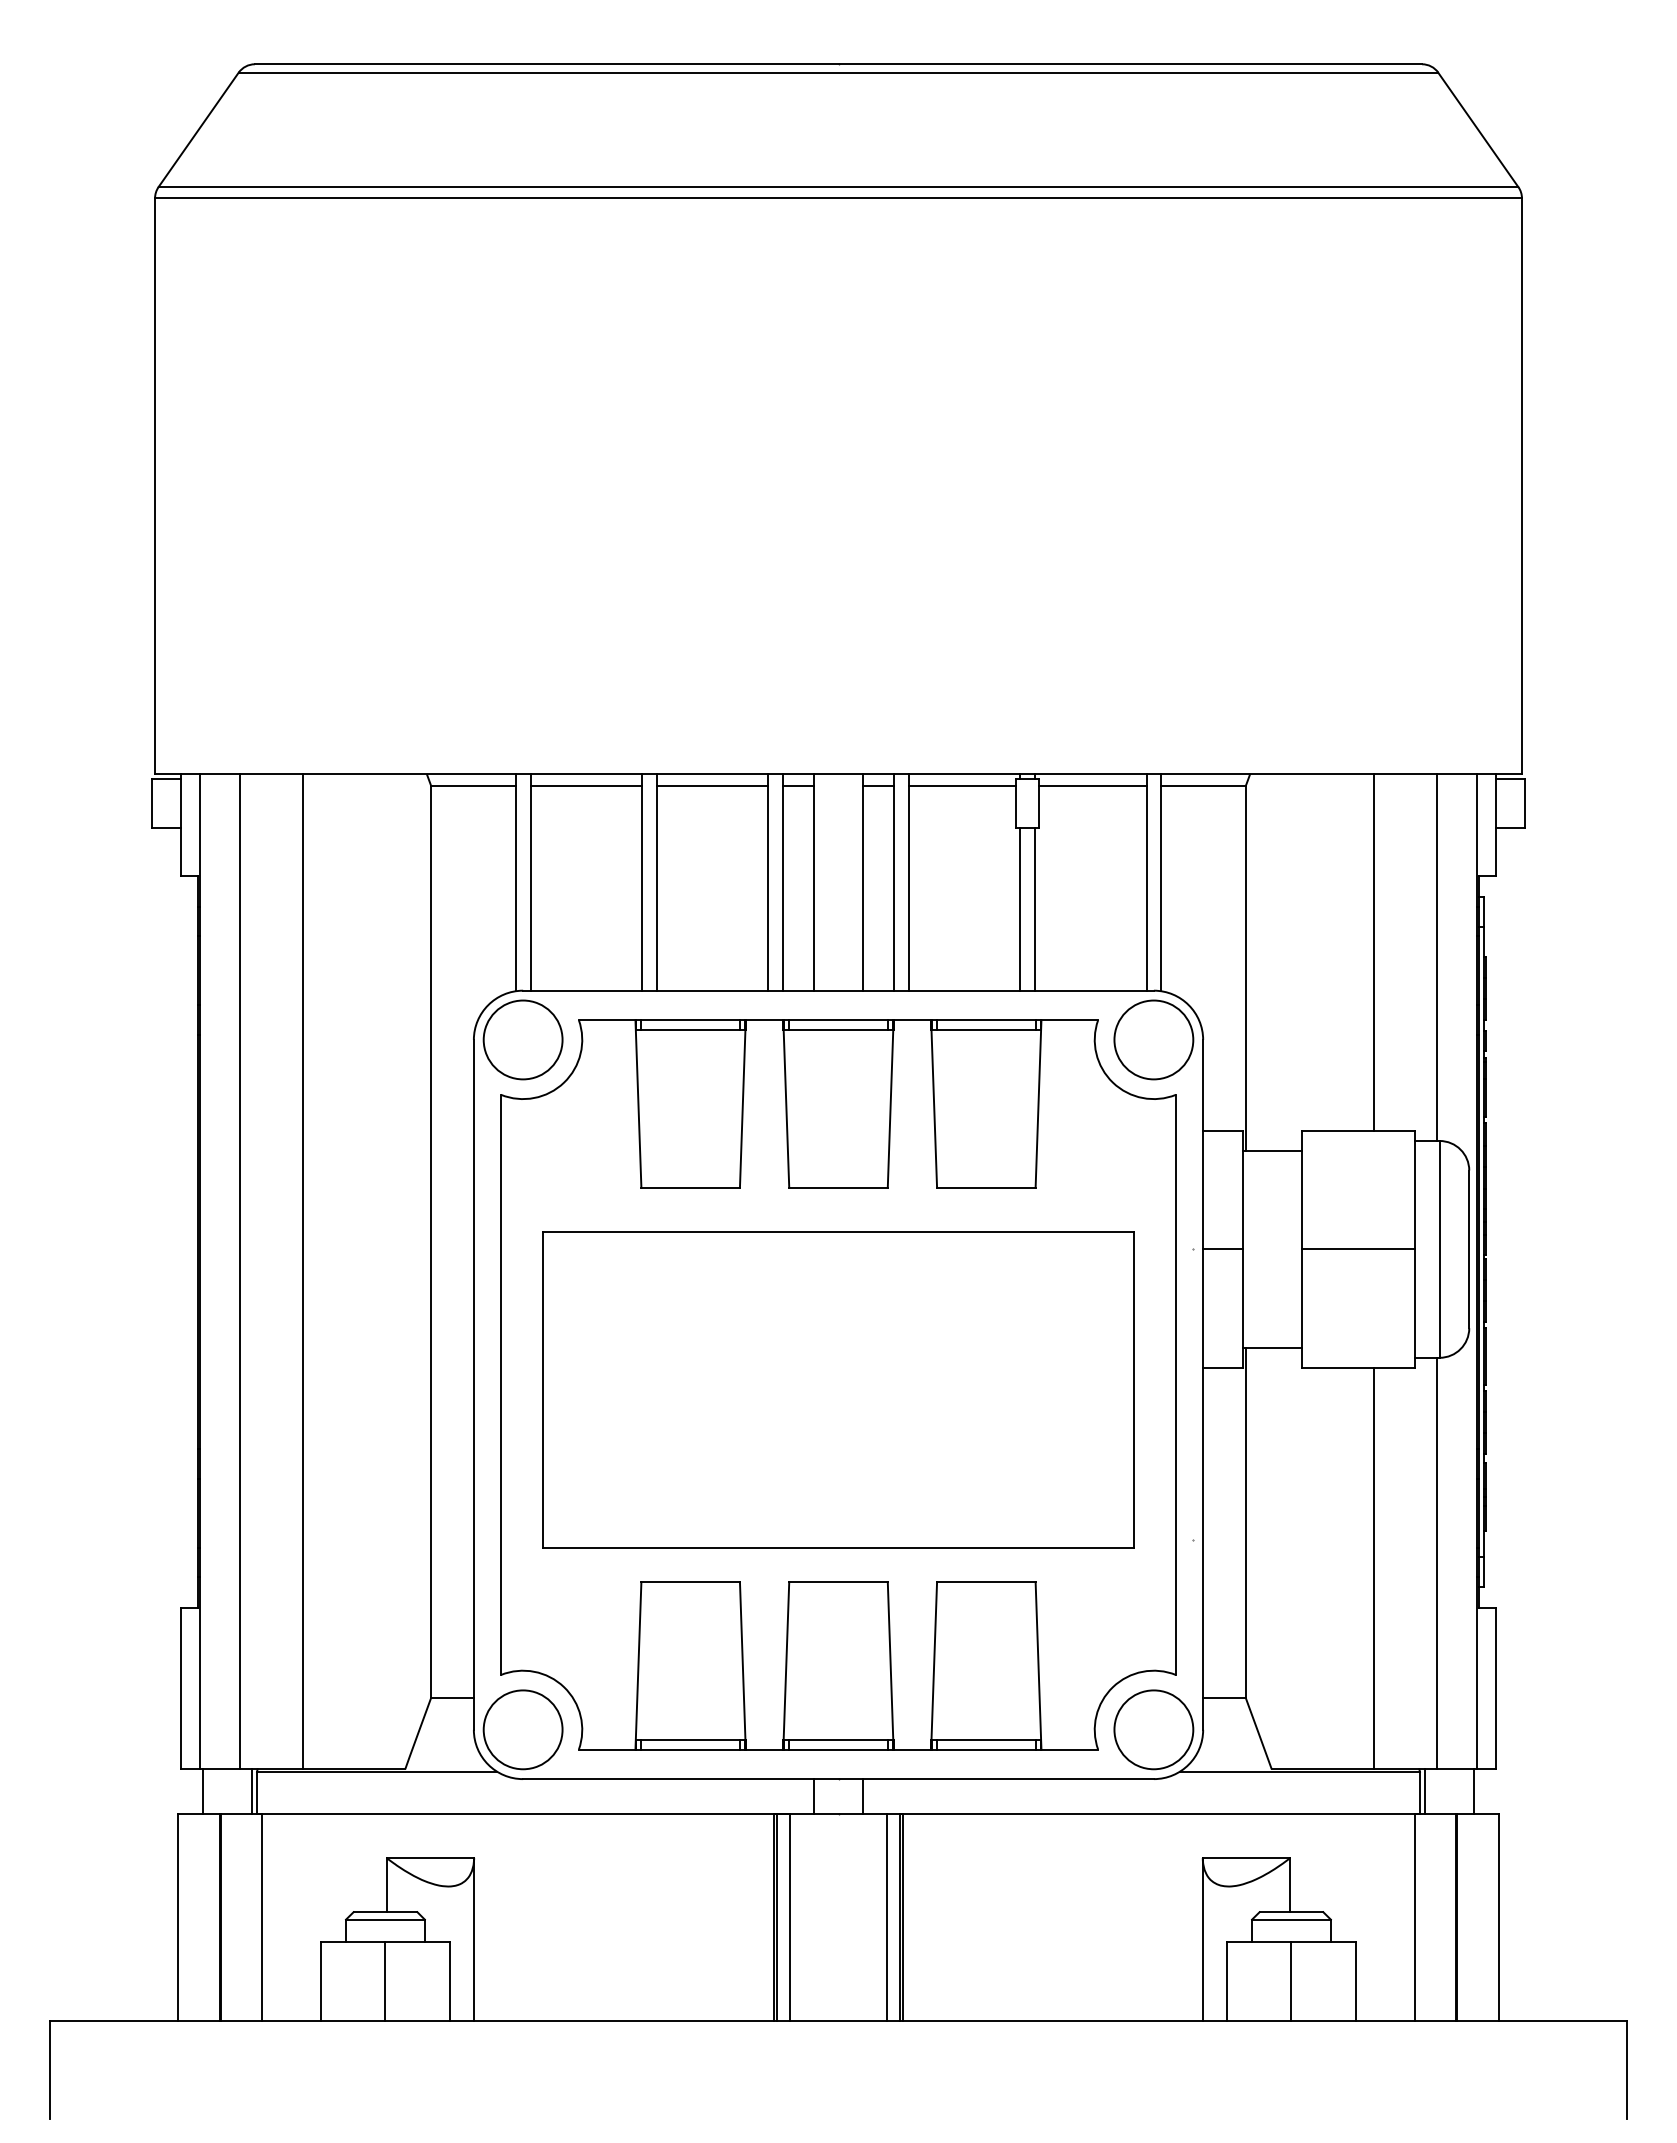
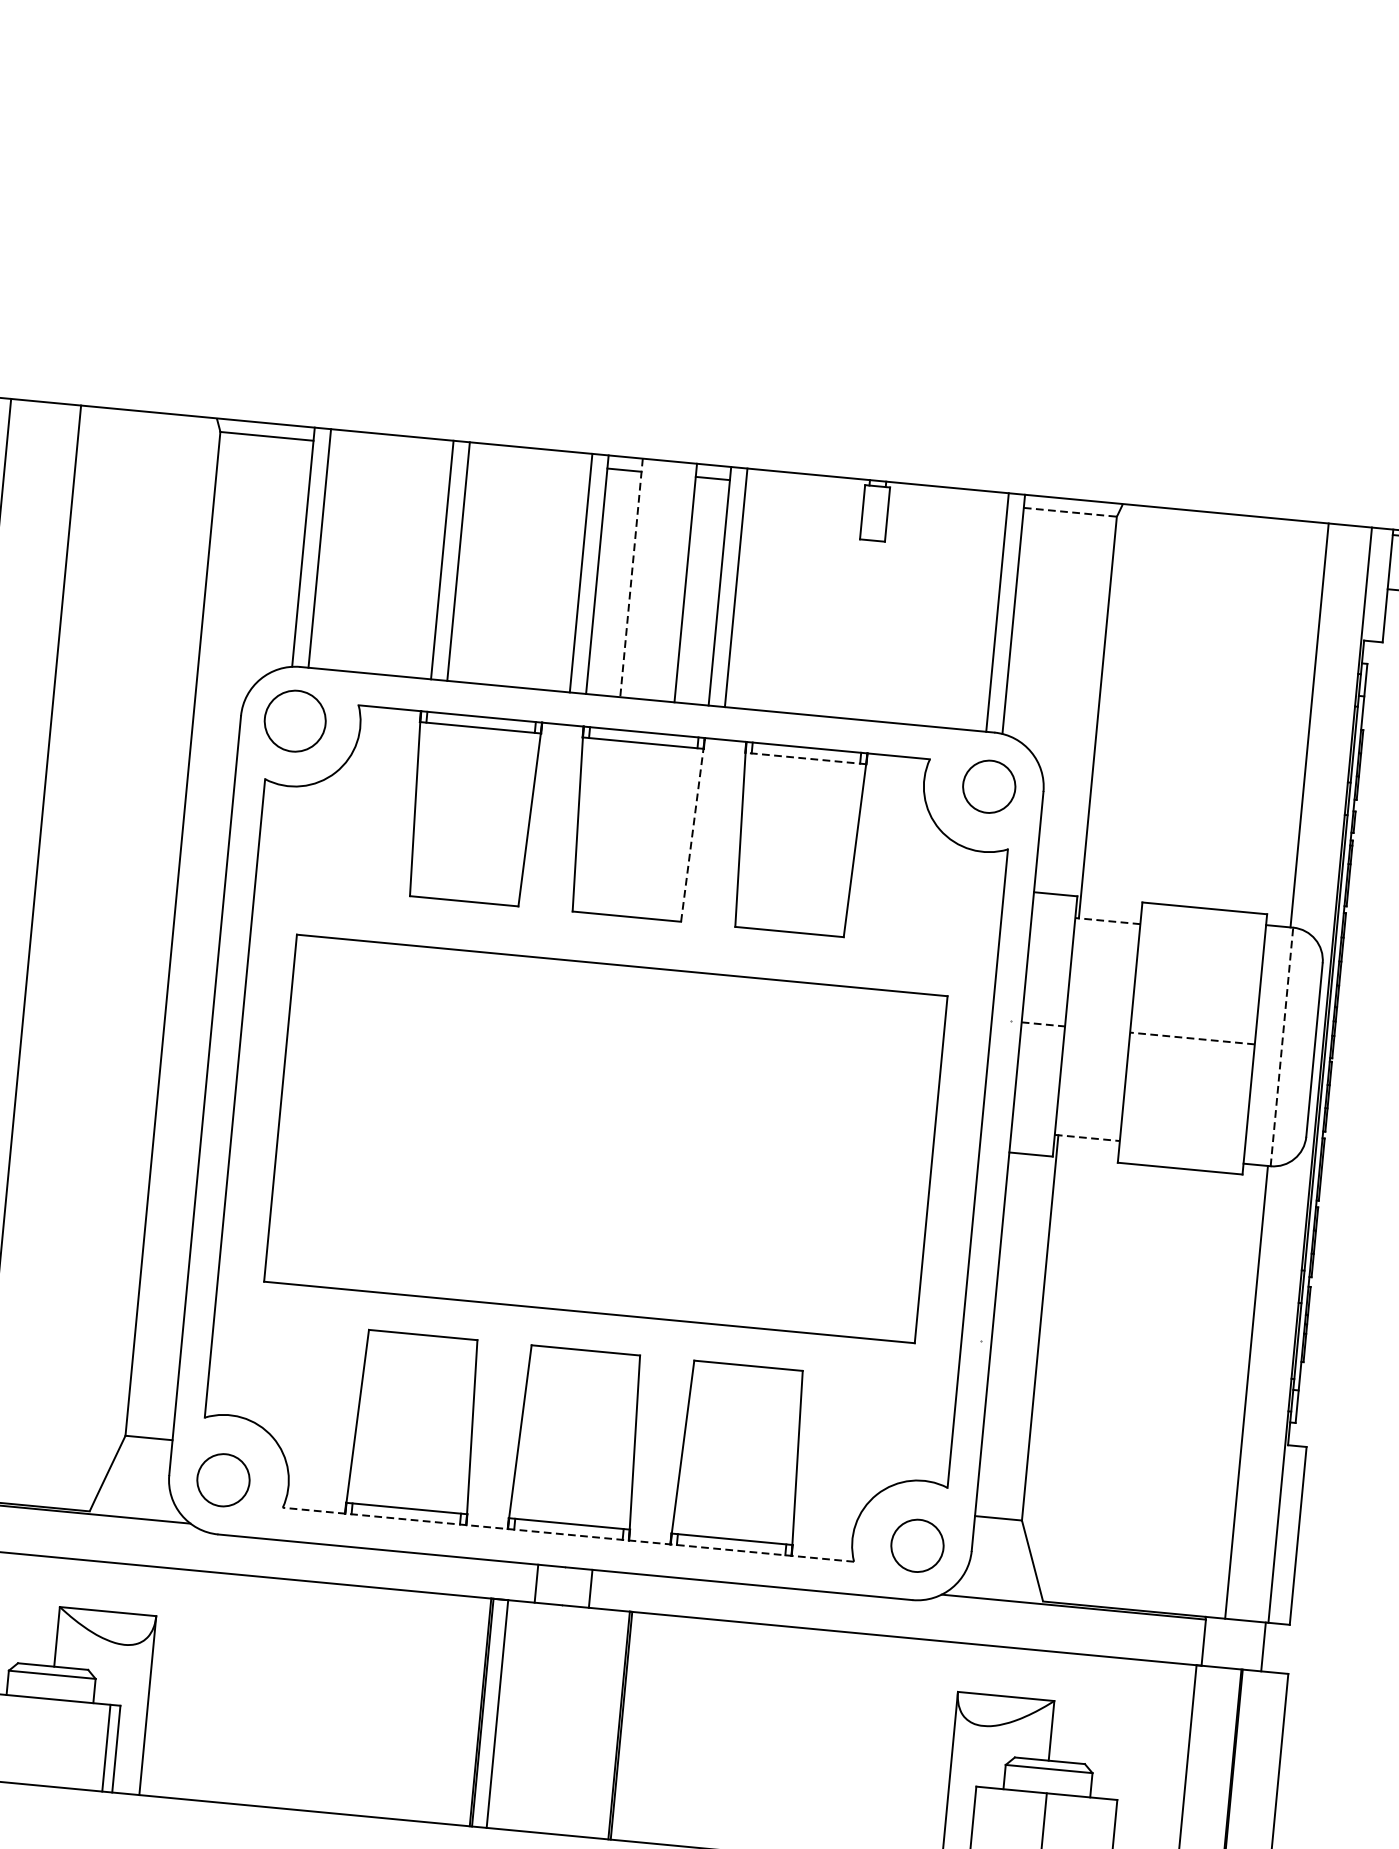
line: (585, 785) -> (390, 447), removed
line: (712, 785) -> (530, 460), removed
line: (962, 785) -> (805, 486), removed
line: (1092, 785) -> (948, 500), removed
line: (1204, 785) -> (1071, 512), solid -> dashed
line: (813, 882) -> (631, 578), solid -> dashed
line: (1020, 909) -> (856, 629), removed
line: (1035, 909) -> (872, 630), removed
line: (1373, 952) -> (1239, 713), removed
line: (985, 1030) -> (804, 758), solid -> dashed
circle: (522, 1039) -> (294, 720), size x0.7
circle: (1153, 1039) -> (988, 786), size x0.6
line: (890, 1104) -> (692, 830), solid -> dashed
line: (1272, 1150) -> (1108, 920), solid -> dashed
line: (1439, 1248) -> (1281, 1045), solid -> dashed
line: (1222, 1249) -> (1042, 1024), solid -> dashed
line: (1358, 1249) -> (1192, 1038), solid -> dashed
line: (1272, 1347) -> (1087, 1137), solid -> dashed
line: (1373, 1568) -> (1175, 1391), removed
circle: (522, 1729) -> (222, 1479), size x0.6
circle: (1153, 1729) -> (917, 1545), size x0.6
line: (838, 1749) -> (568, 1534), solid -> dashed
line: (1424, 1791) -> (1208, 1641), removed
line: (887, 1916) -> (604, 1723), removed
line: (385, 1980) -> (106, 1747), moved

